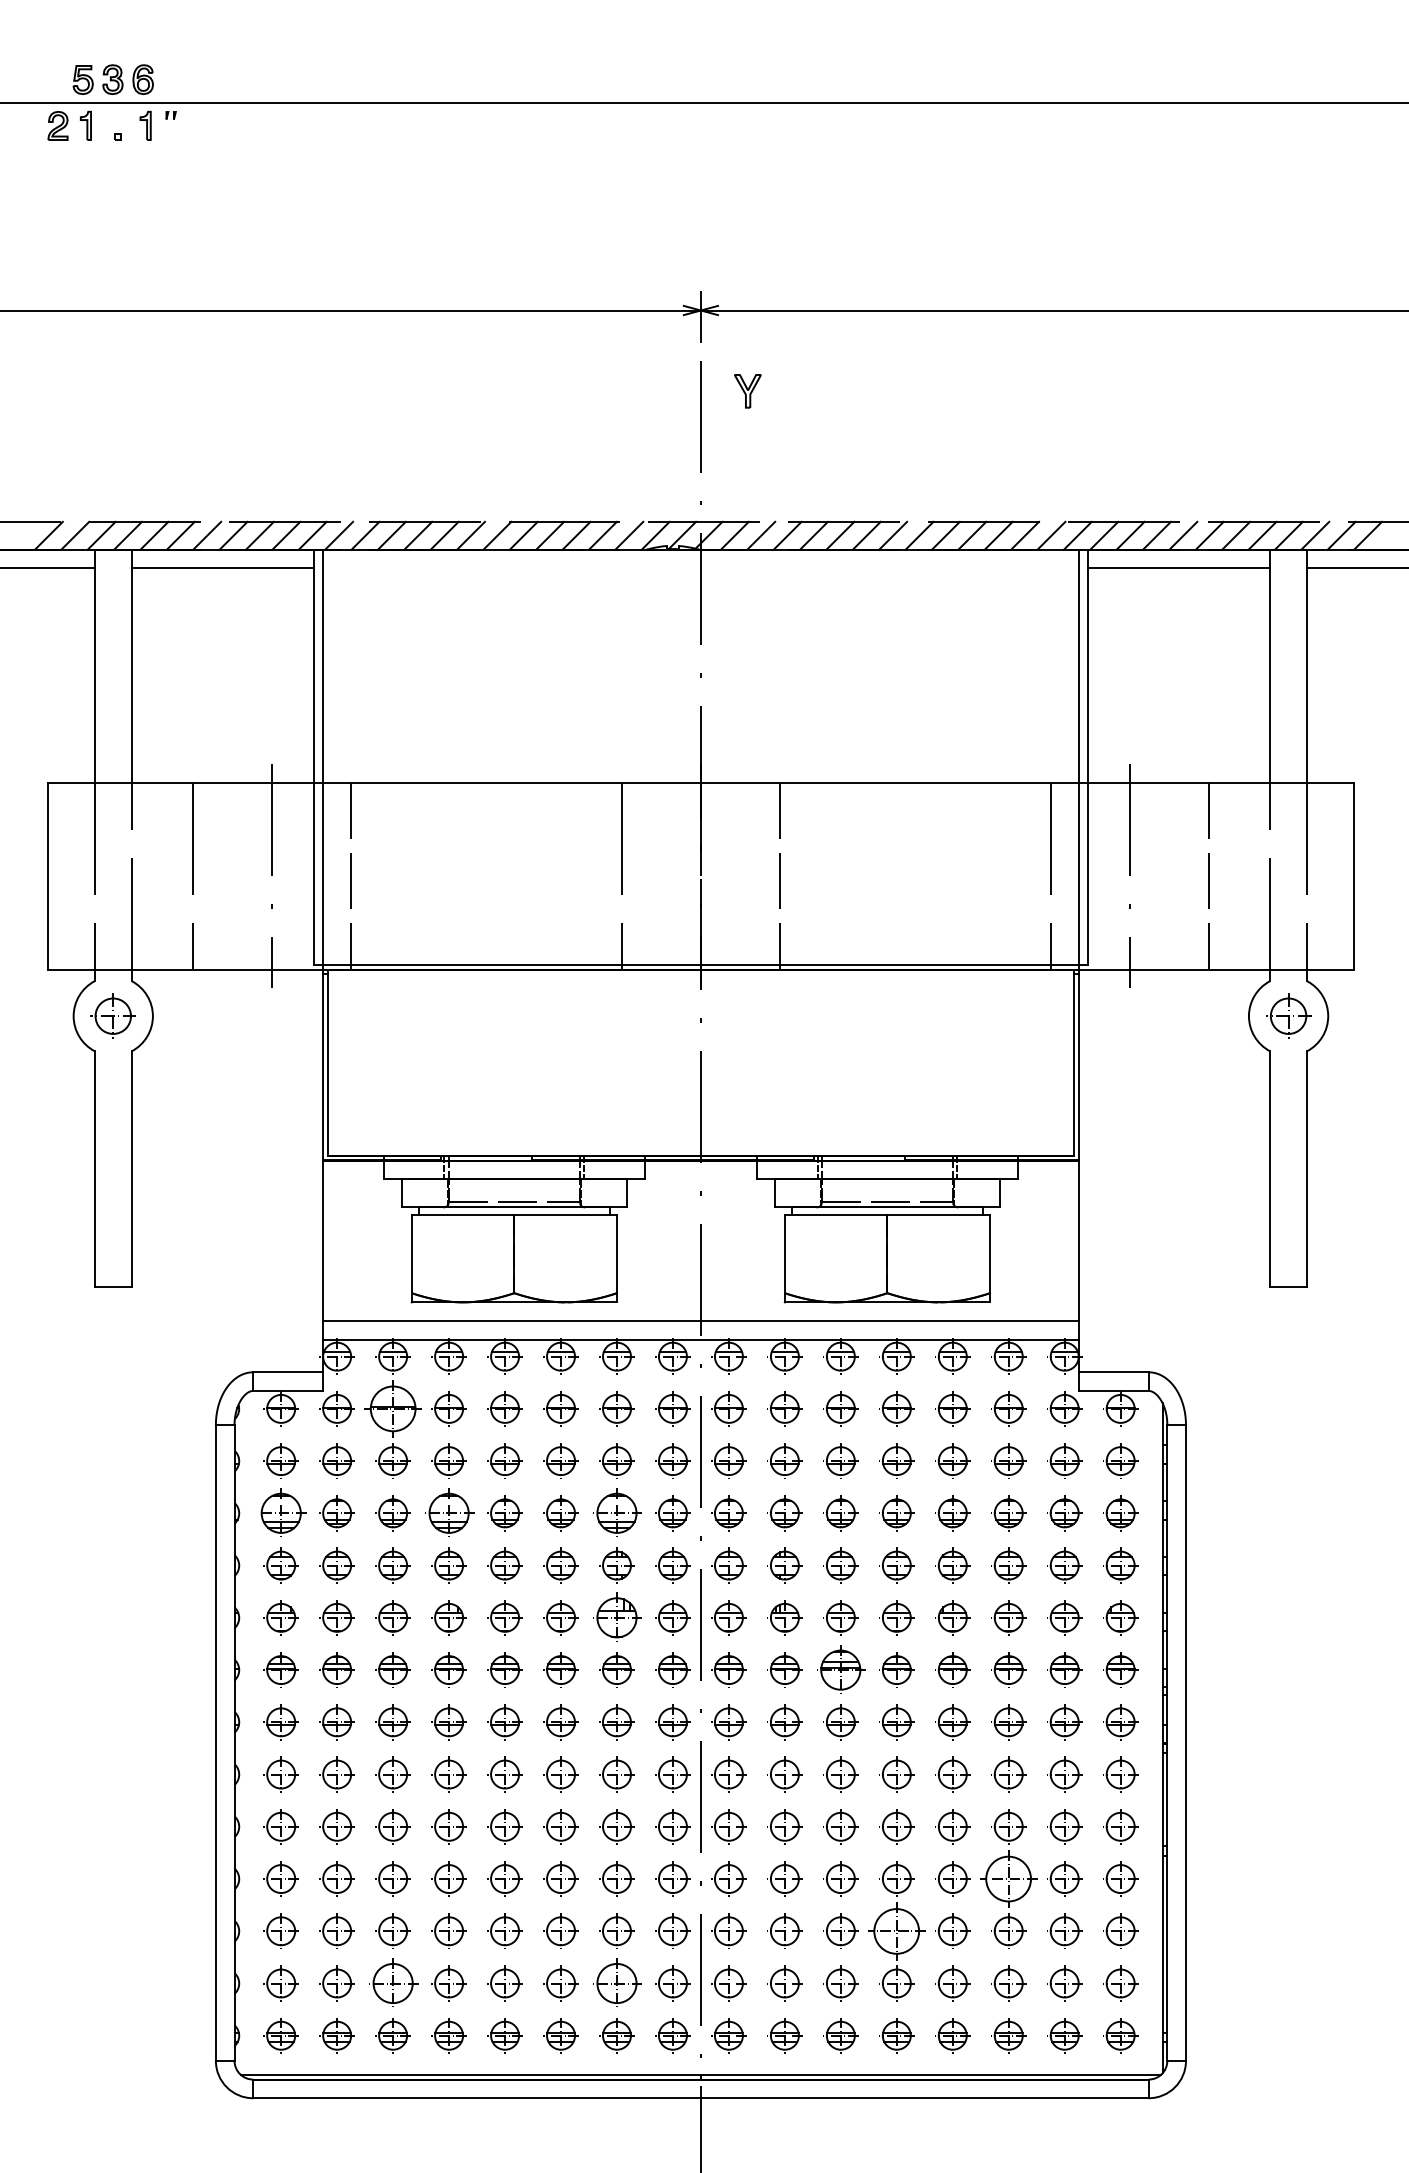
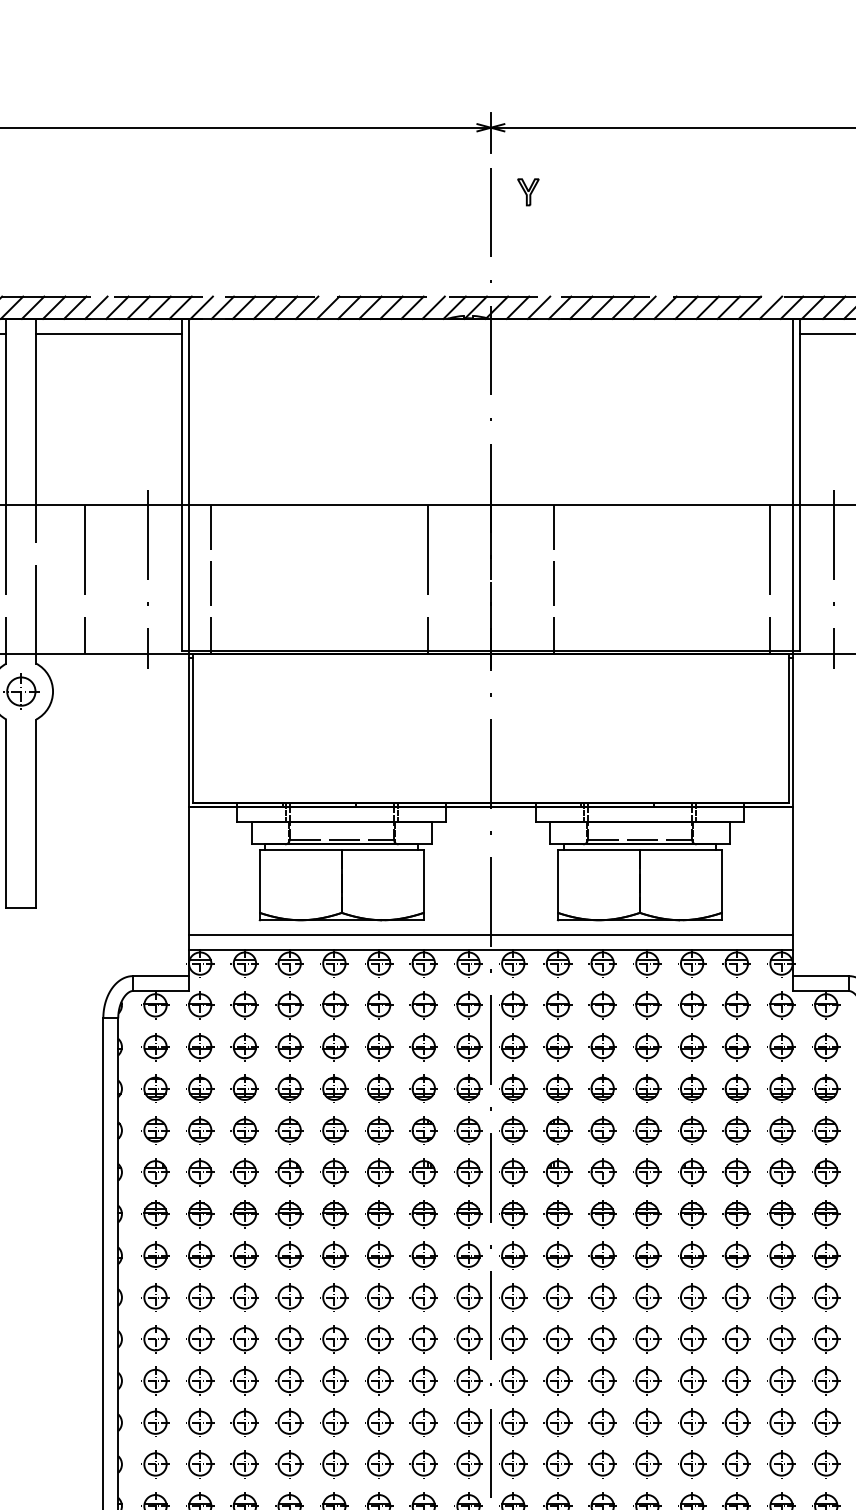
part: (392, 1408) -> (244, 1005), size x0.62
part: (280, 1513) -> (154, 1088), size x0.71
part: (448, 1513) -> (289, 1088), size x0.71
part: (616, 1513) -> (423, 1088), size x0.71
part: (616, 1617) -> (423, 1172), size x0.71
part: (840, 1669) -> (602, 1213), size x0.71
part: (1008, 1878) -> (736, 1380), size x0.62
part: (896, 1930) -> (647, 1422), size x0.62
part: (392, 1983) -> (244, 1464), size x0.71
part: (616, 1983) -> (423, 1464), size x0.71

